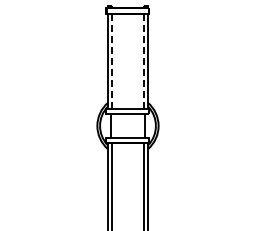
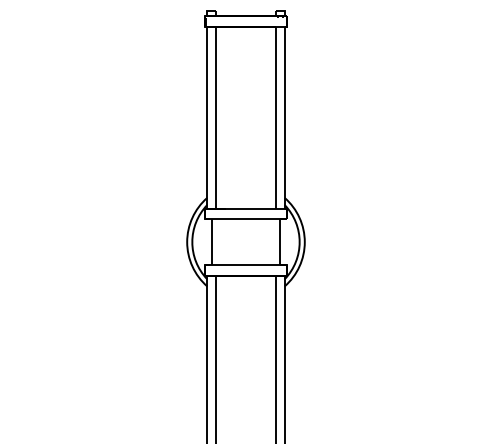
line: (112, 60) -> (216, 116), dashed -> solid
line: (143, 60) -> (275, 116), dashed -> solid

